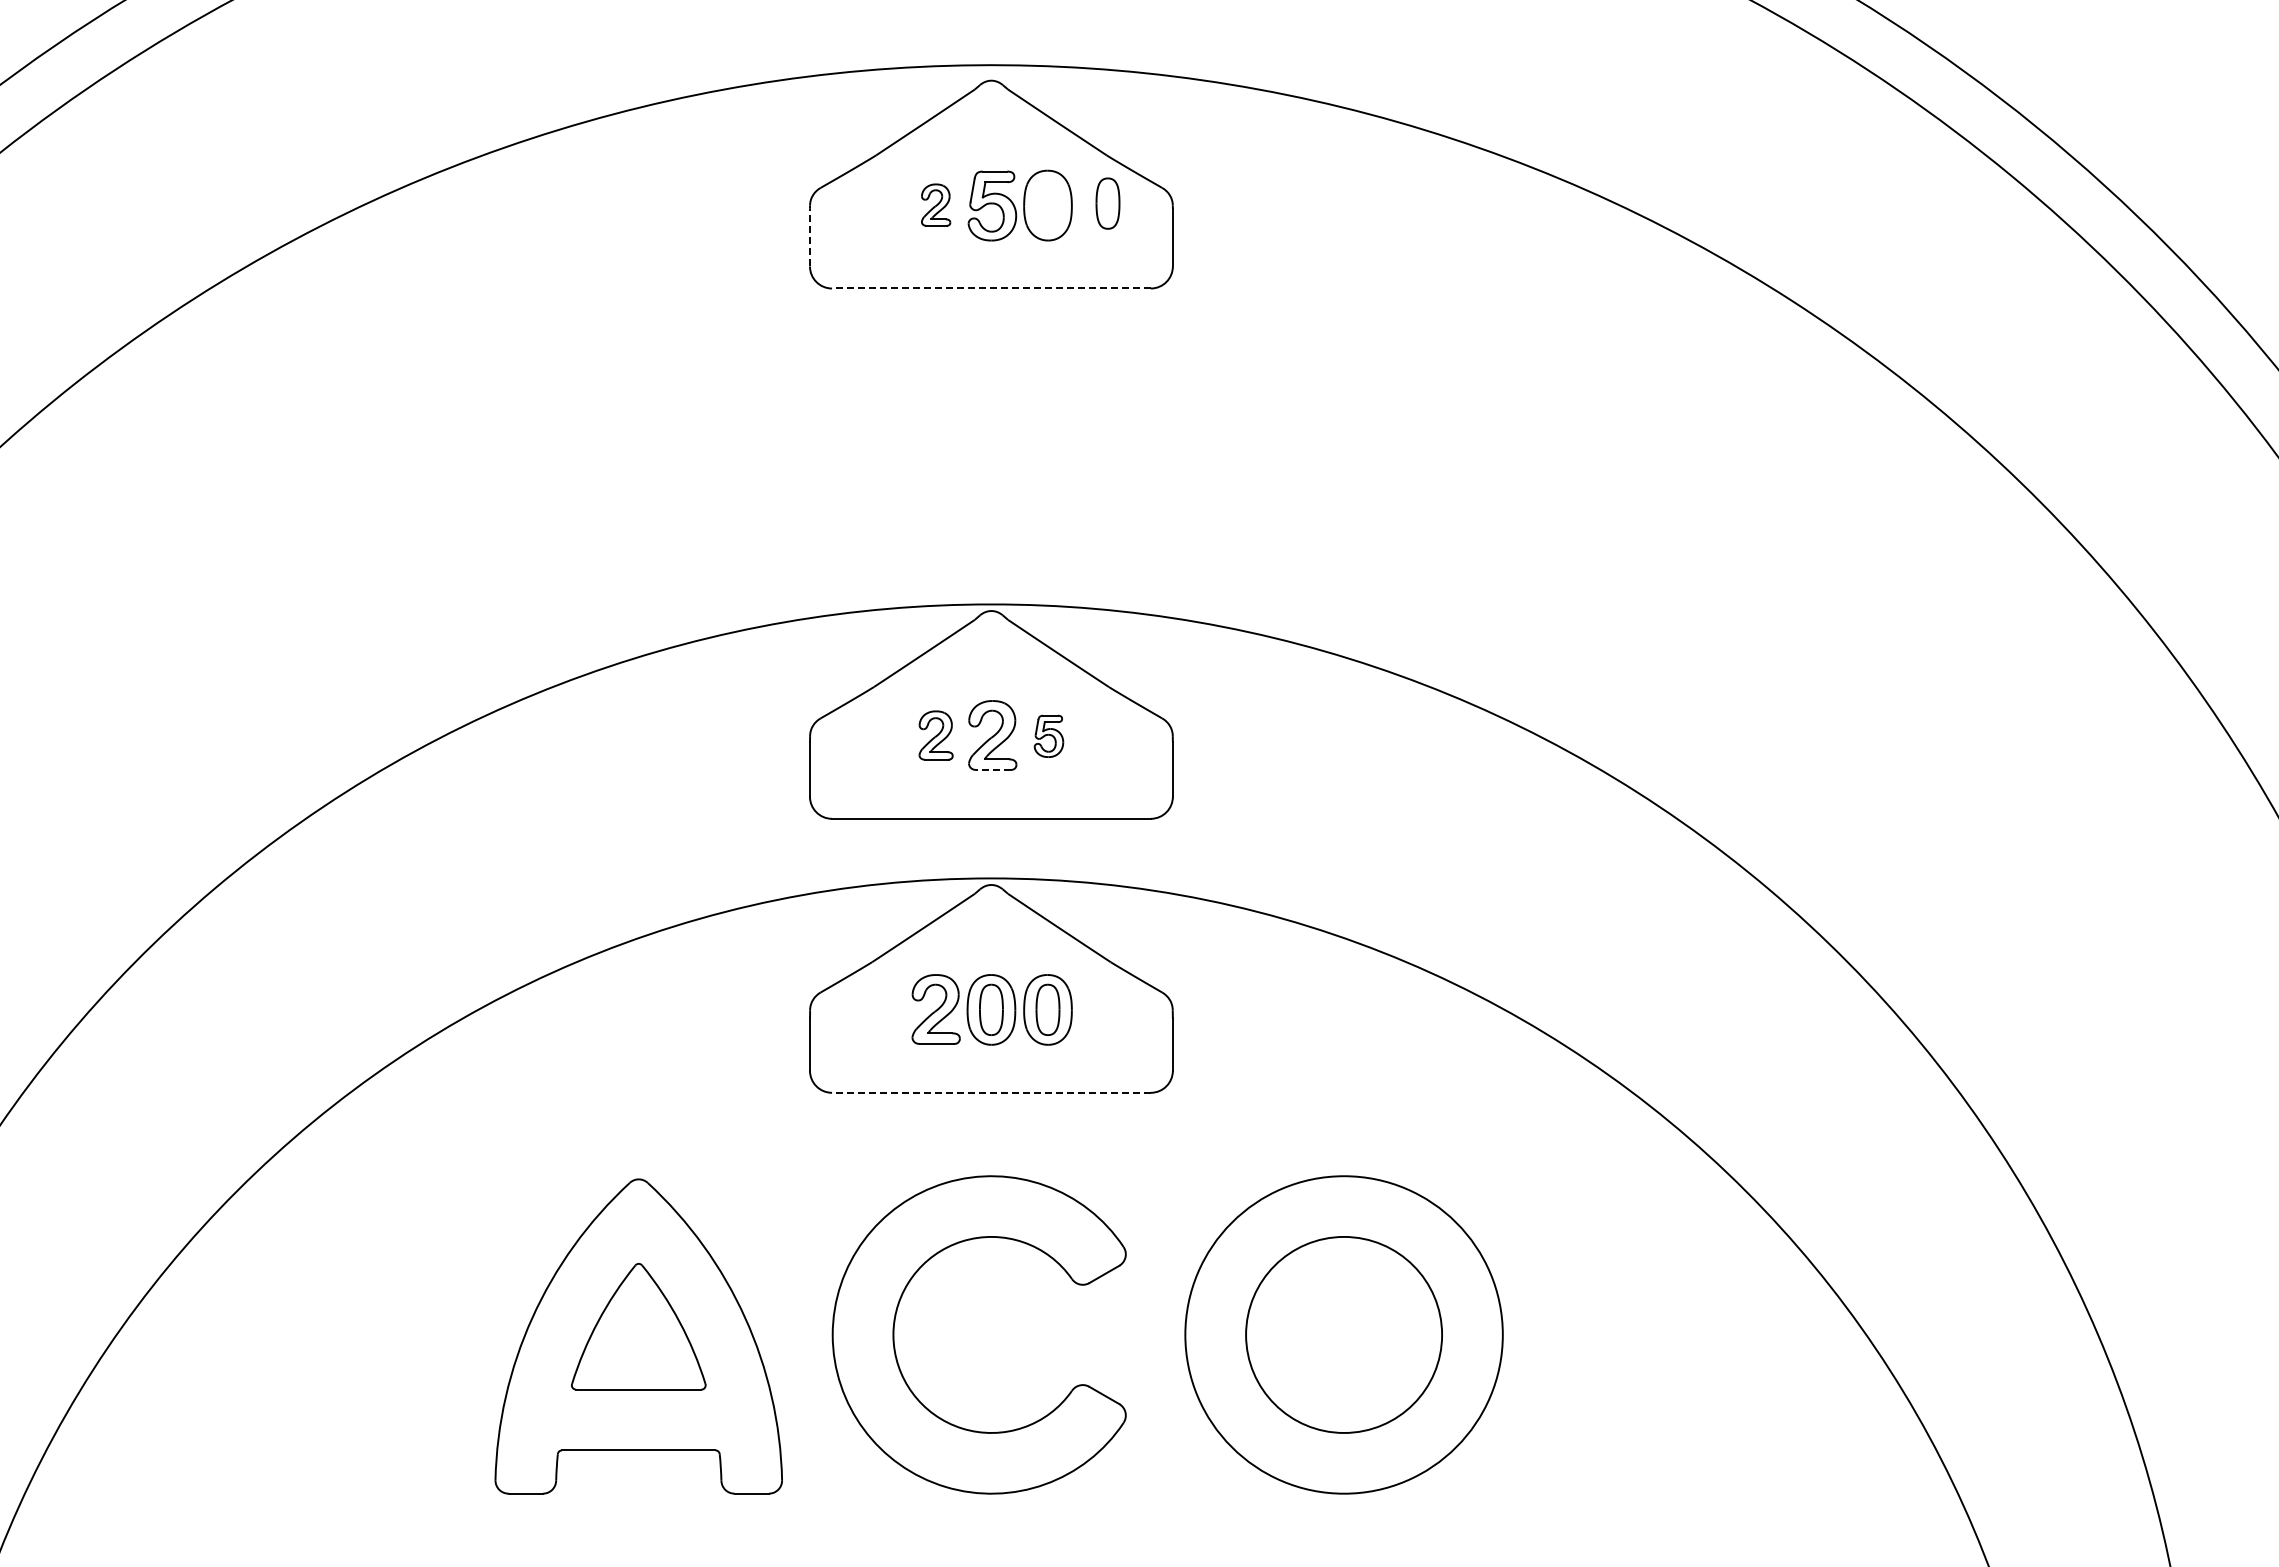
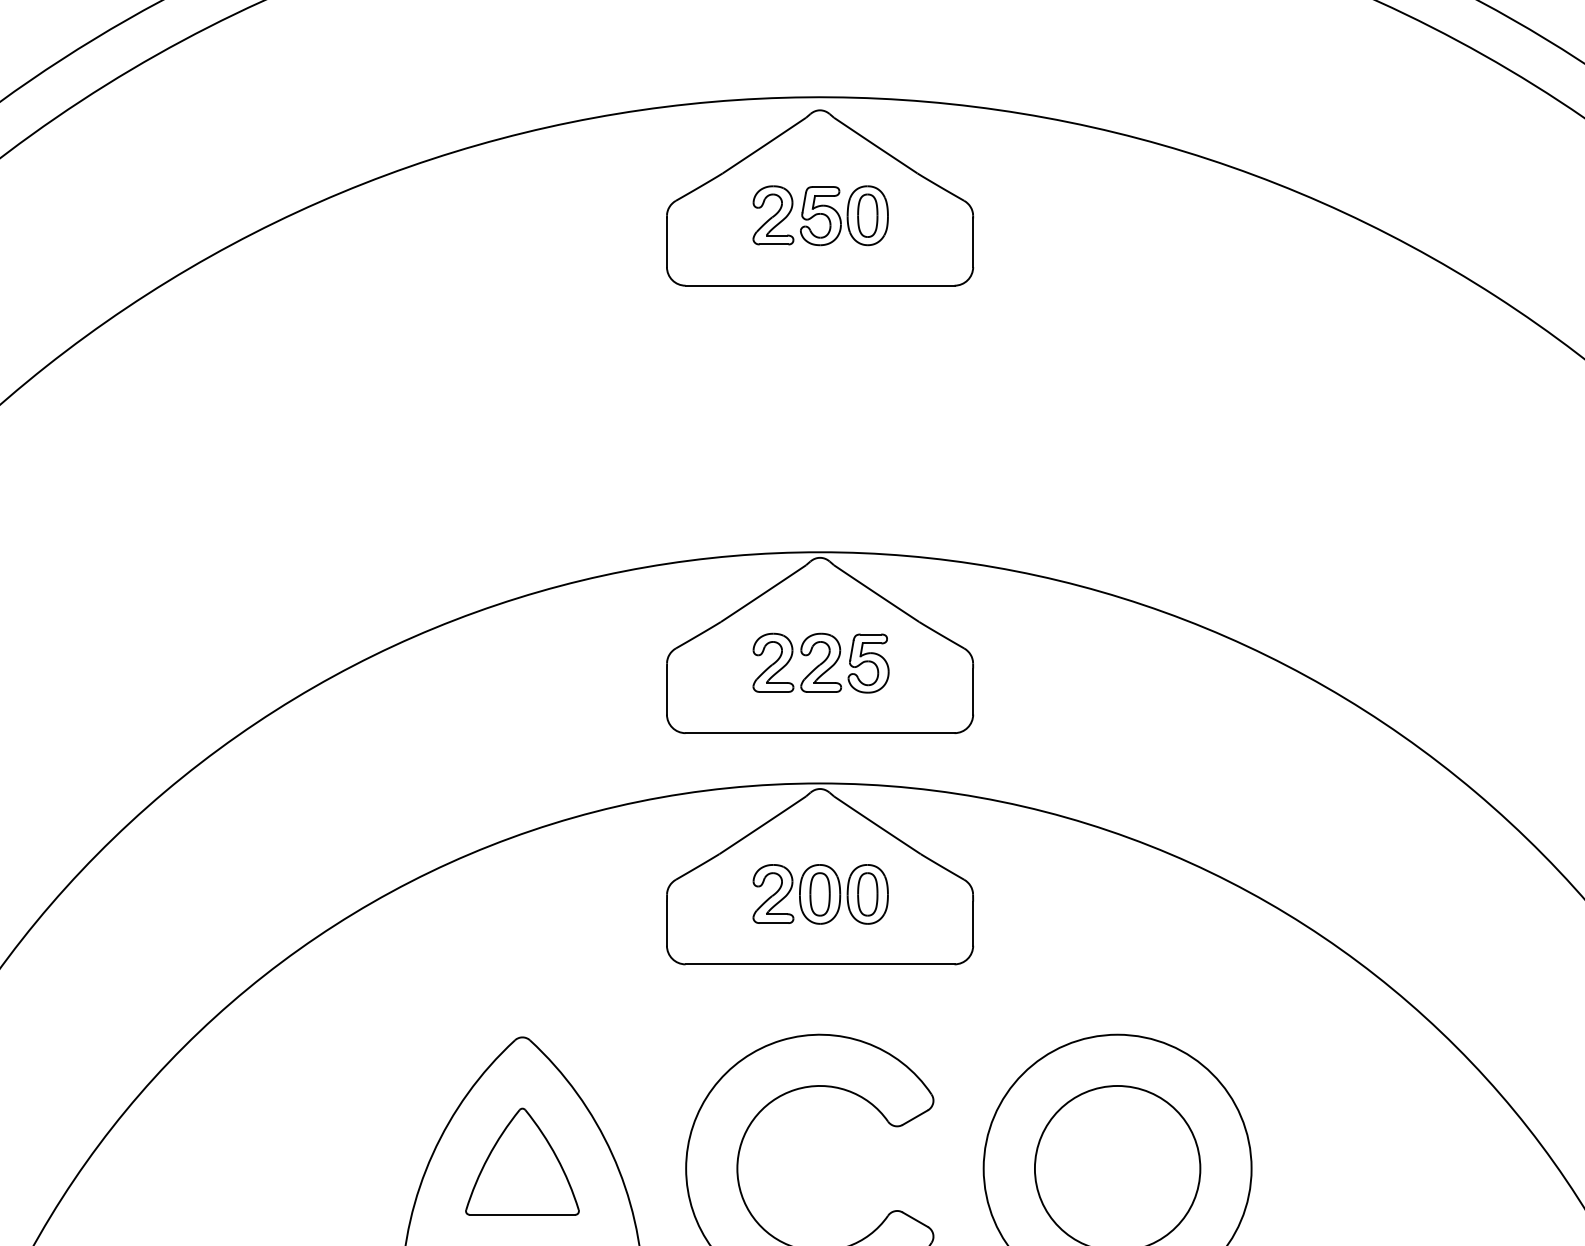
part: (1107, 203) -> (867, 215), moved
part: (935, 204) -> (772, 214), size x1.67
line: (810, 237) -> (667, 242), dashed -> solid
line: (990, 288) -> (819, 285), dashed -> solid
part: (935, 735) -> (772, 662), size x1.43
part: (1048, 736) -> (868, 663), size x1.67
line: (993, 769) -> (821, 691), dashed -> solid
line: (990, 1092) -> (819, 964), dashed -> solid

